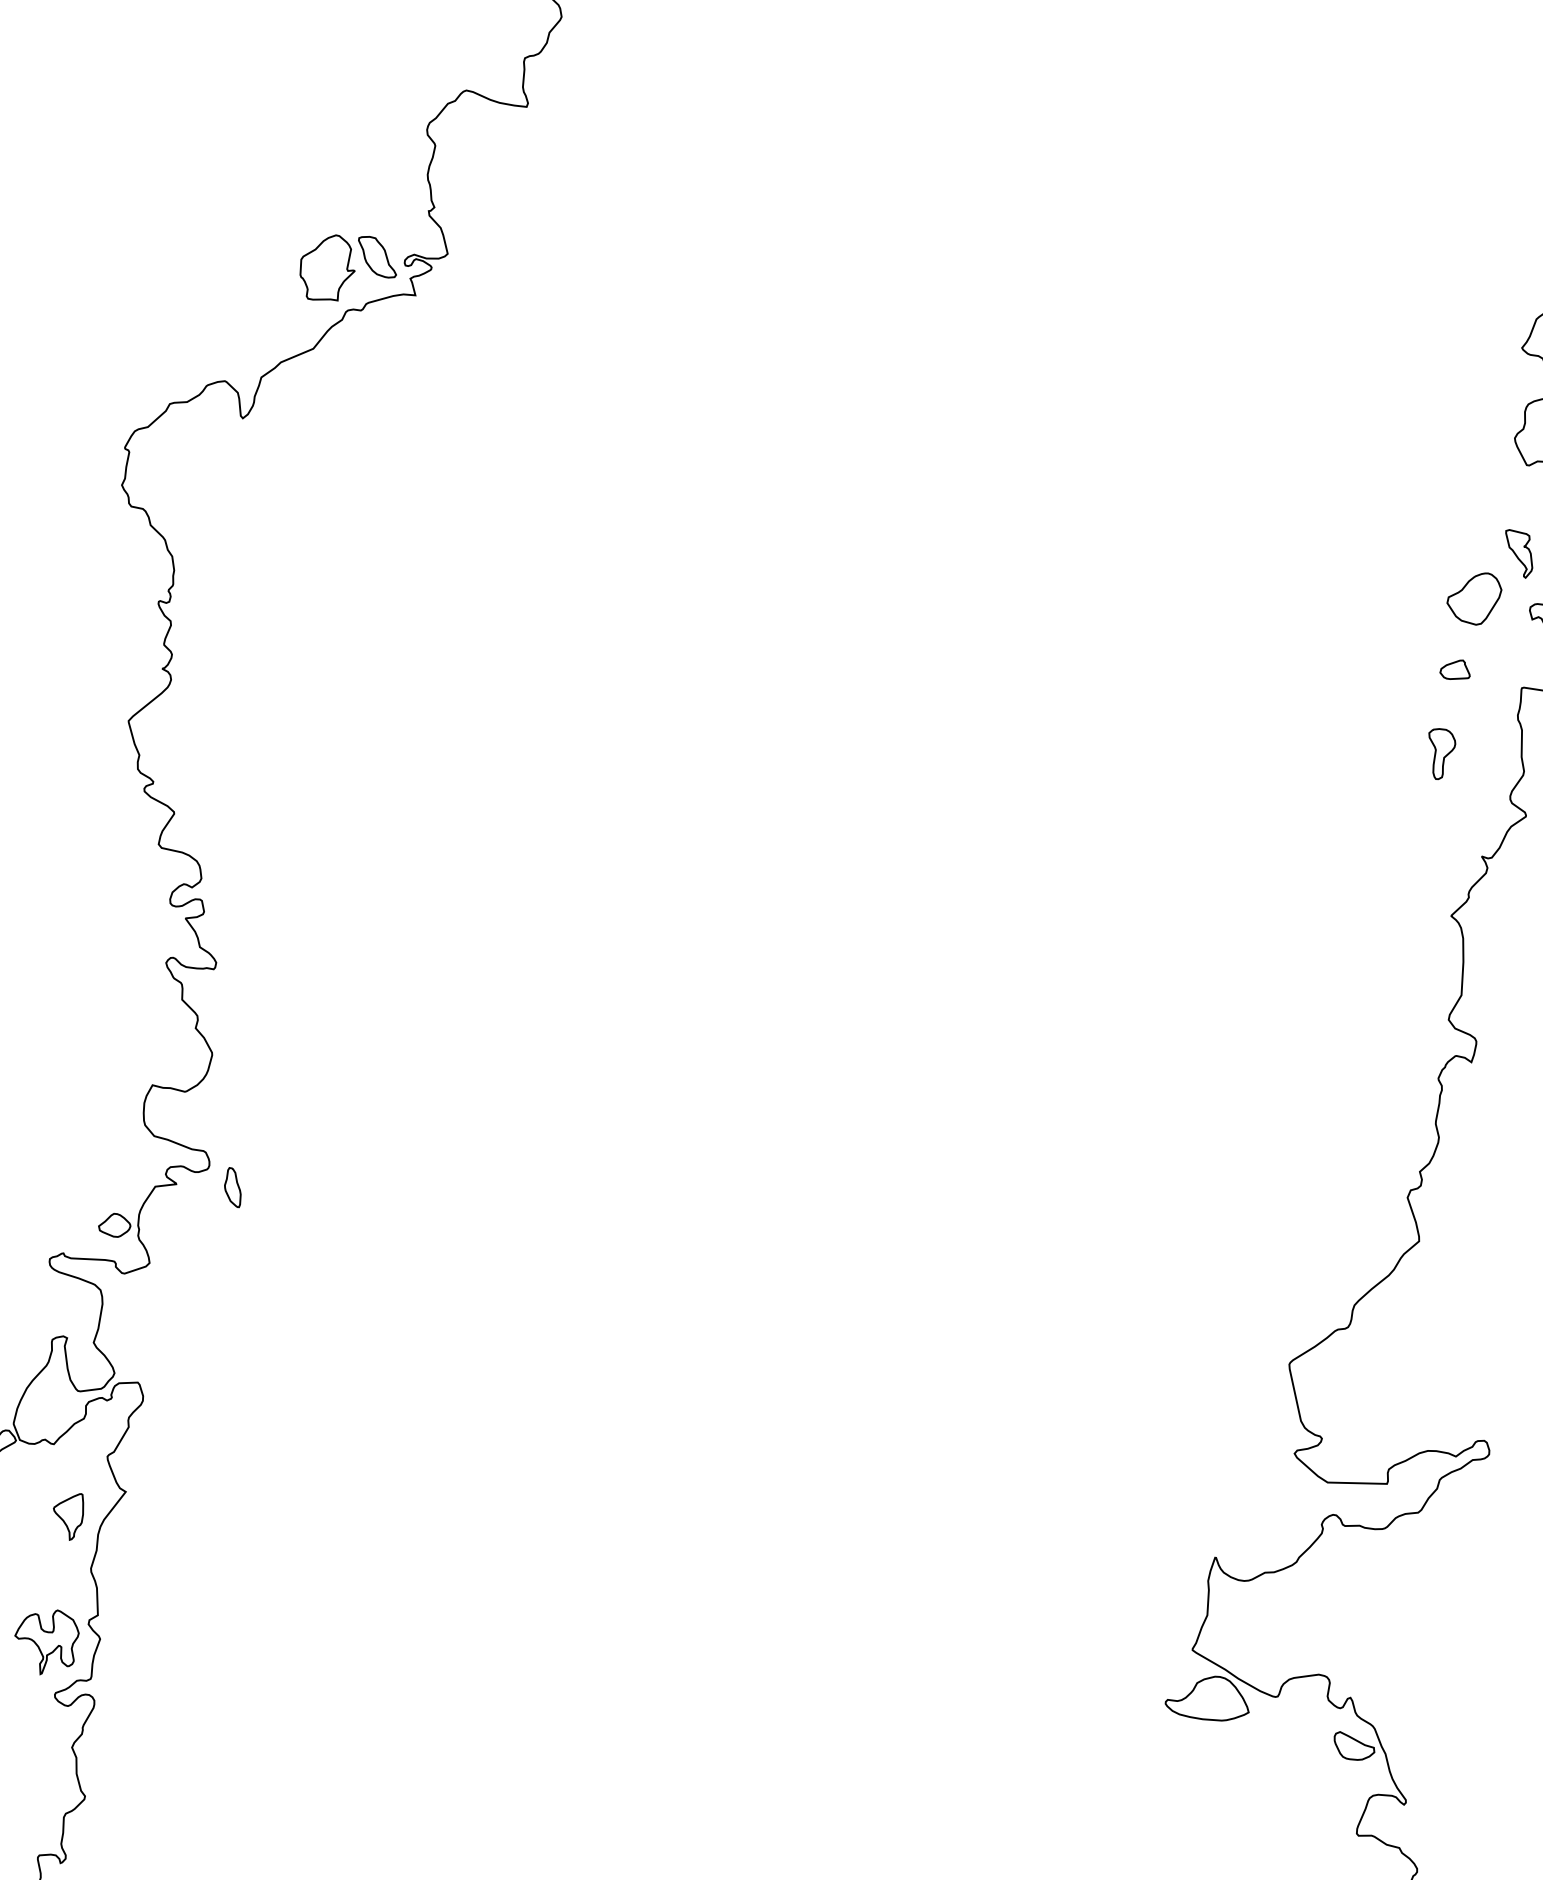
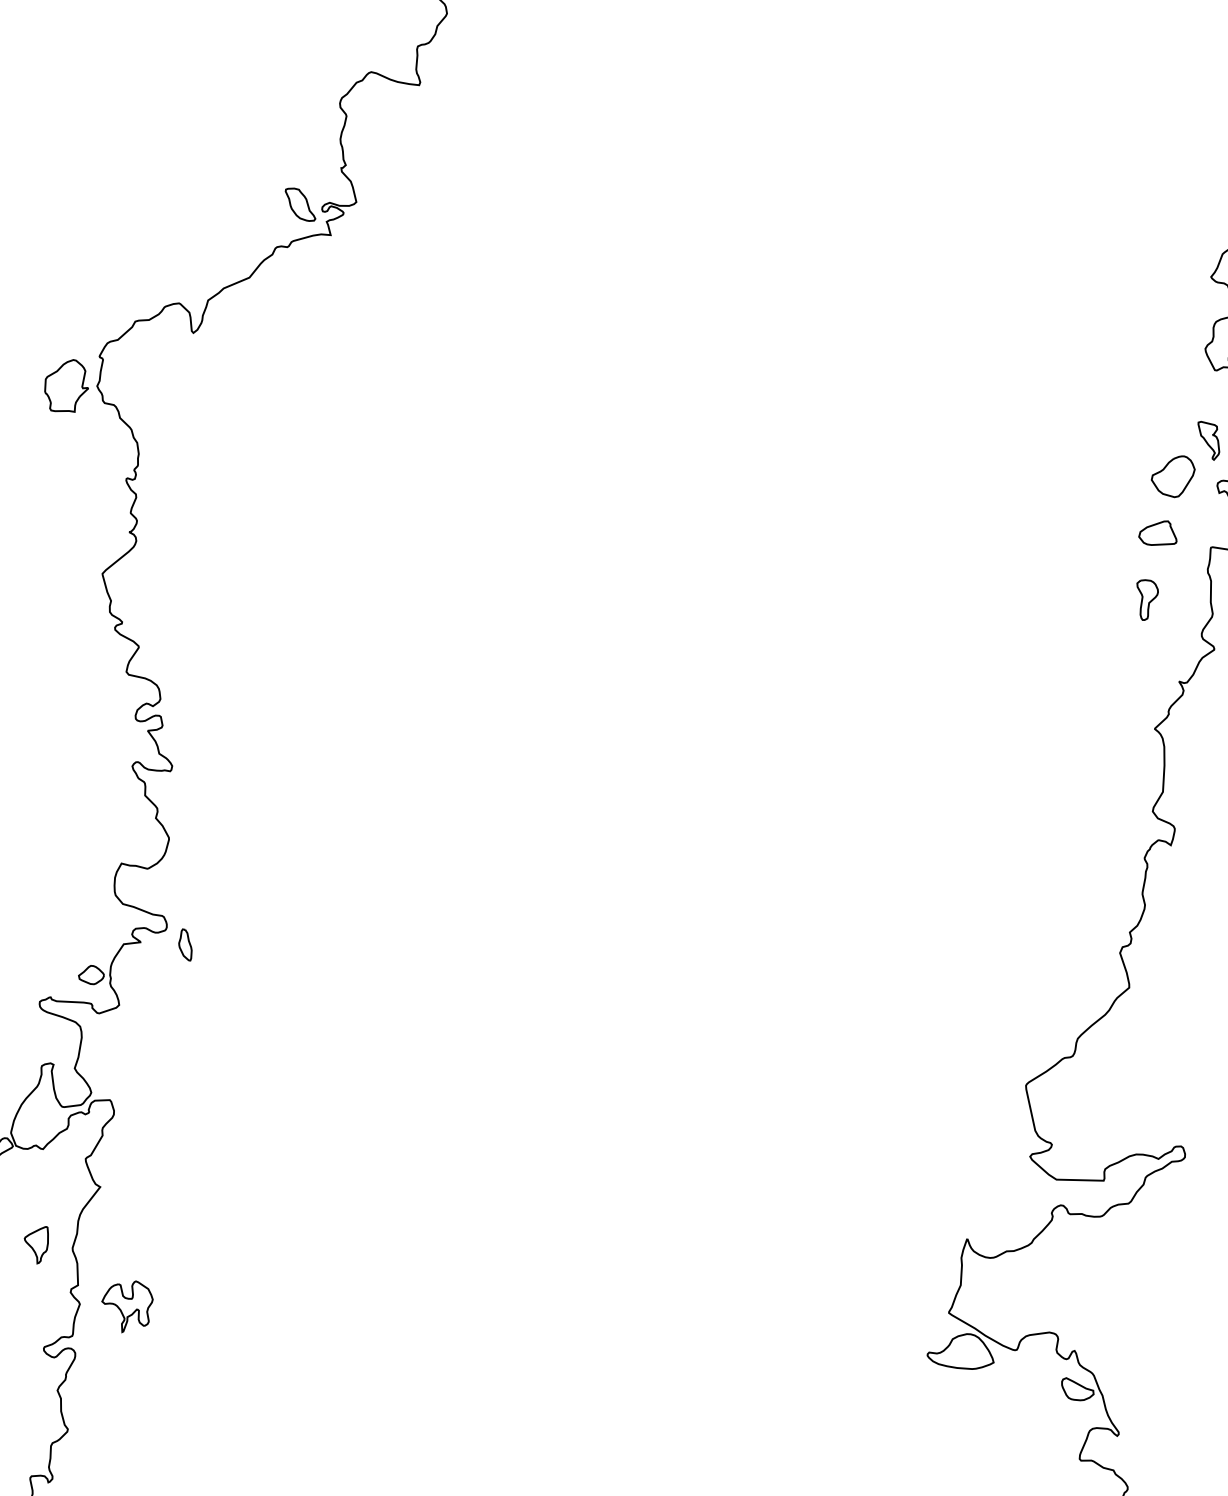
part: (327, 267) -> (66, 385), moved
part: (1454, 669) -> (1157, 532), size x1.6
part: (68, 1516) -> (36, 1244), moved
part: (46, 1642) -> (127, 1306), moved

